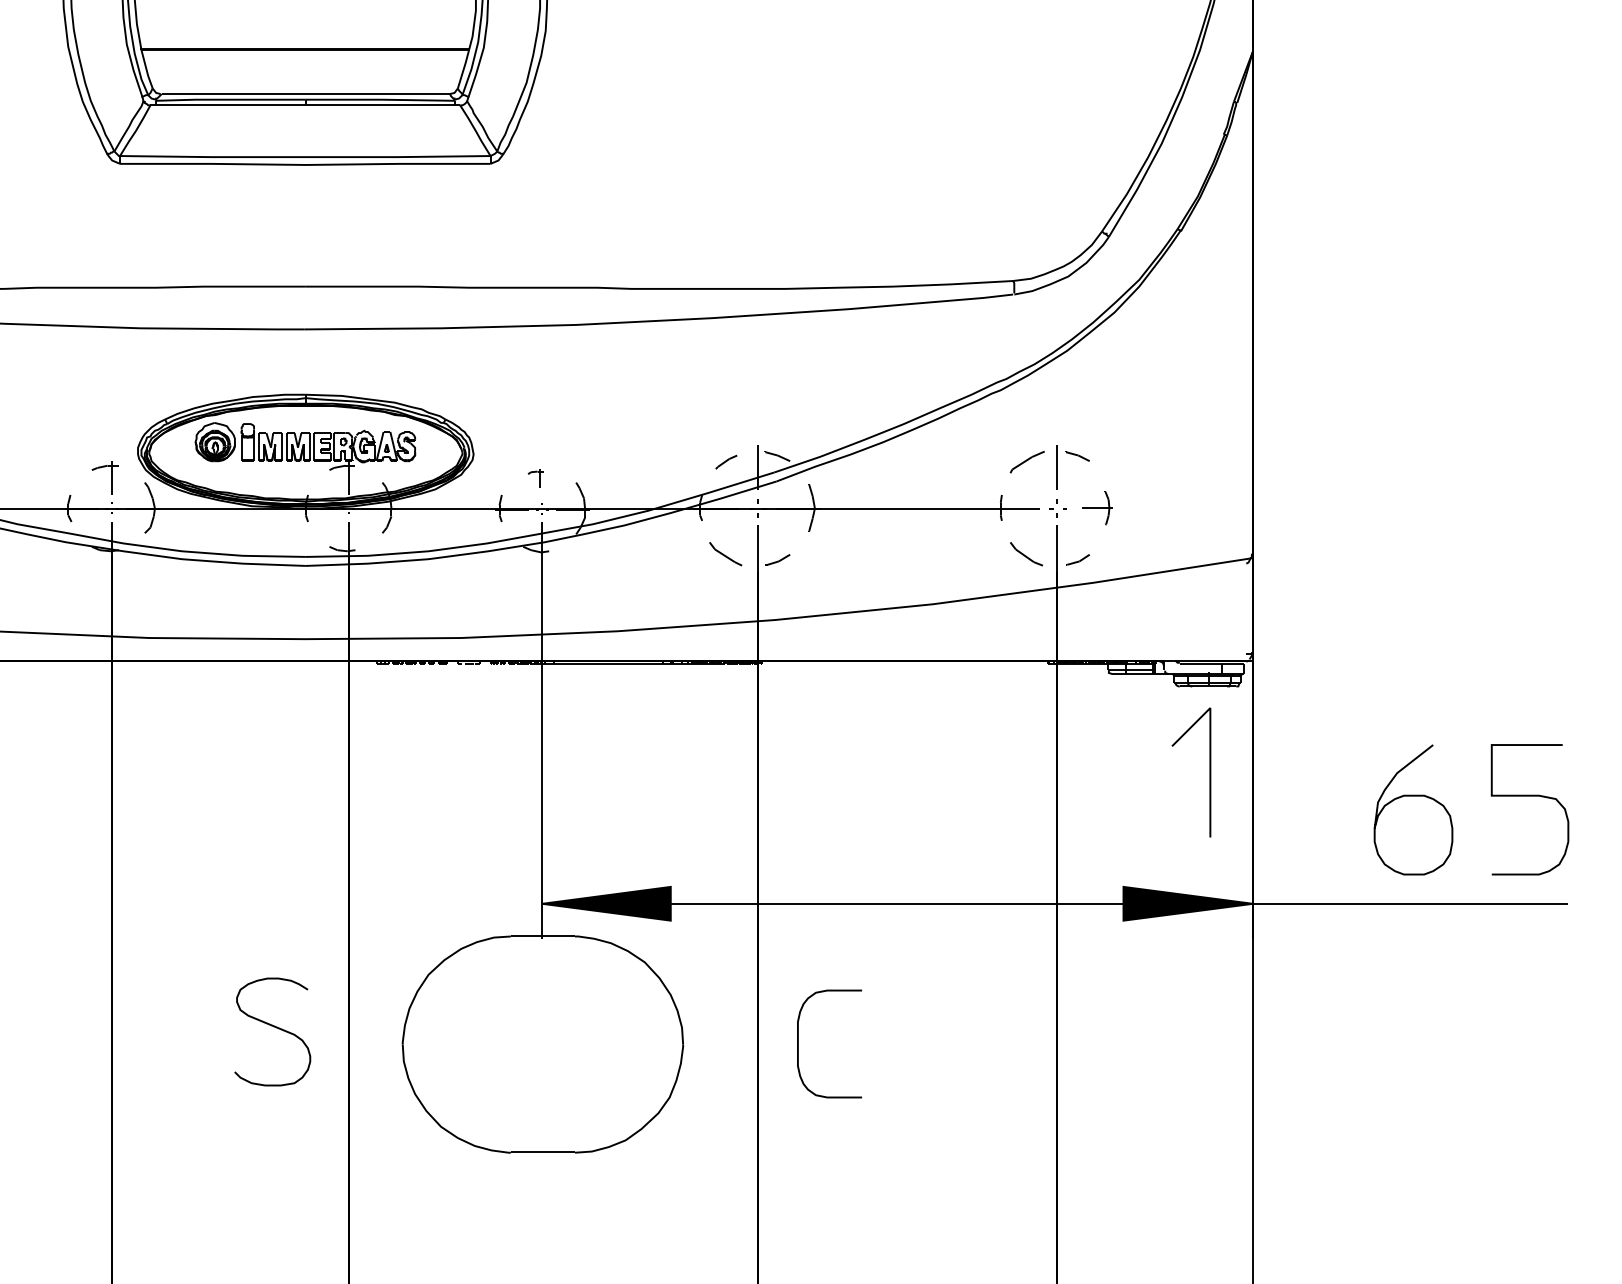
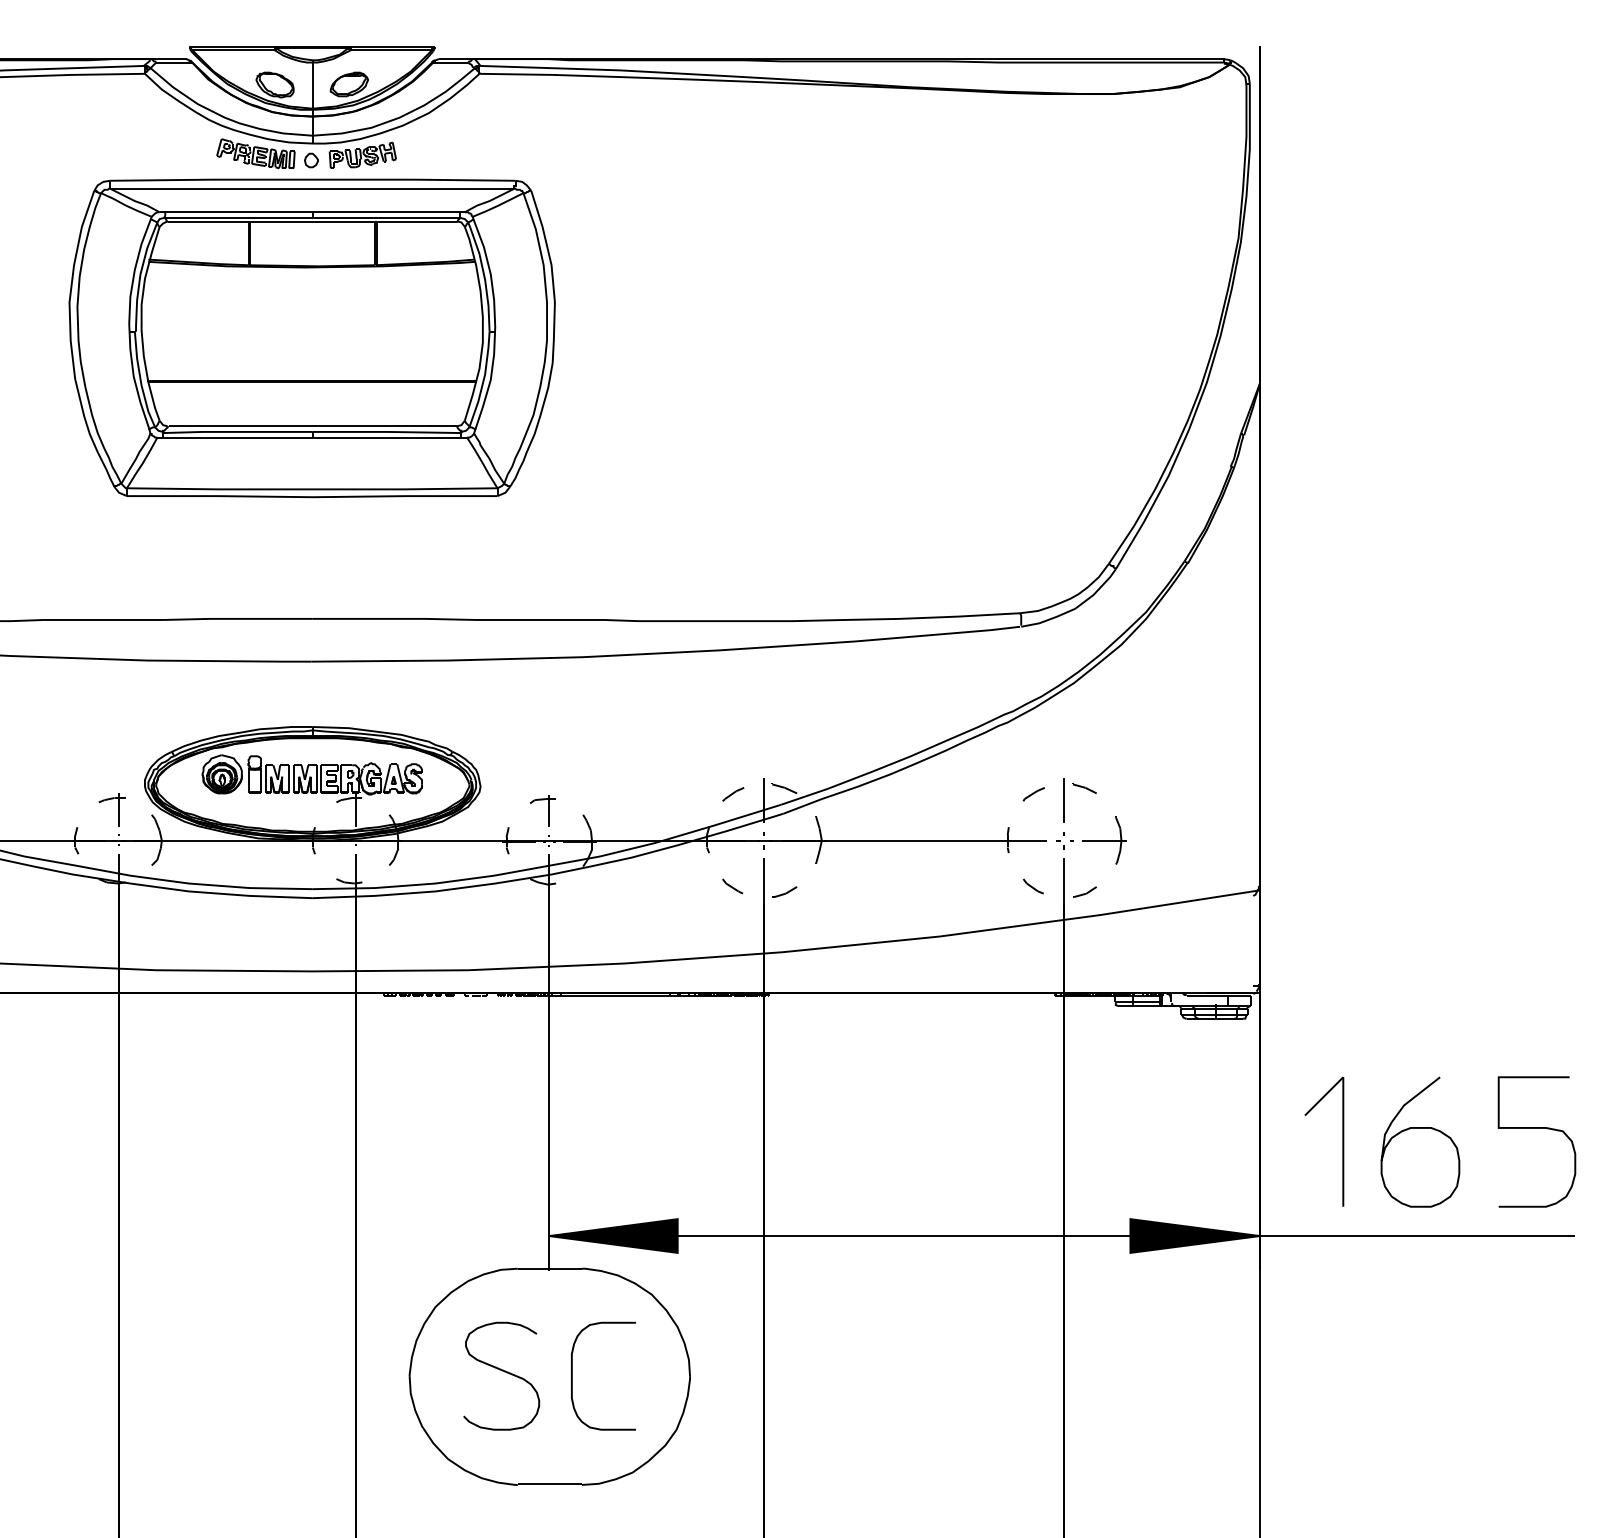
part: (1026, 462) -> (1033, 794), size x0.62
part: (535, 478) -> (542, 810), size x1.67
part: (1097, 508) -> (1104, 840), size x1.43
part: (725, 554) -> (732, 886), size x0.62
part: (1026, 554) -> (1033, 886), size x0.62
line: (1209, 772) -> (1342, 1141), moved
curve: (273, 1027) -> (502, 1371), moved
curve: (798, 1043) -> (572, 1375), moved

